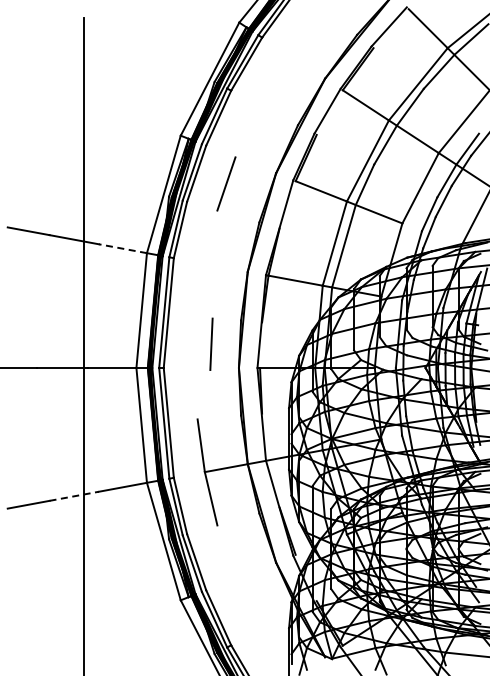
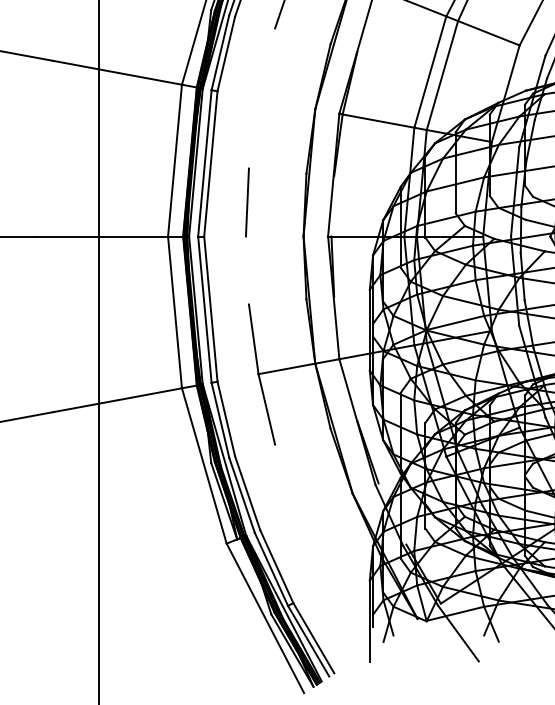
line: (122, 248) -> (149, 78), dashed -> solid
line: (211, 343) -> (247, 201), moved
line: (74, 496) -> (86, 406), dashed -> solid

